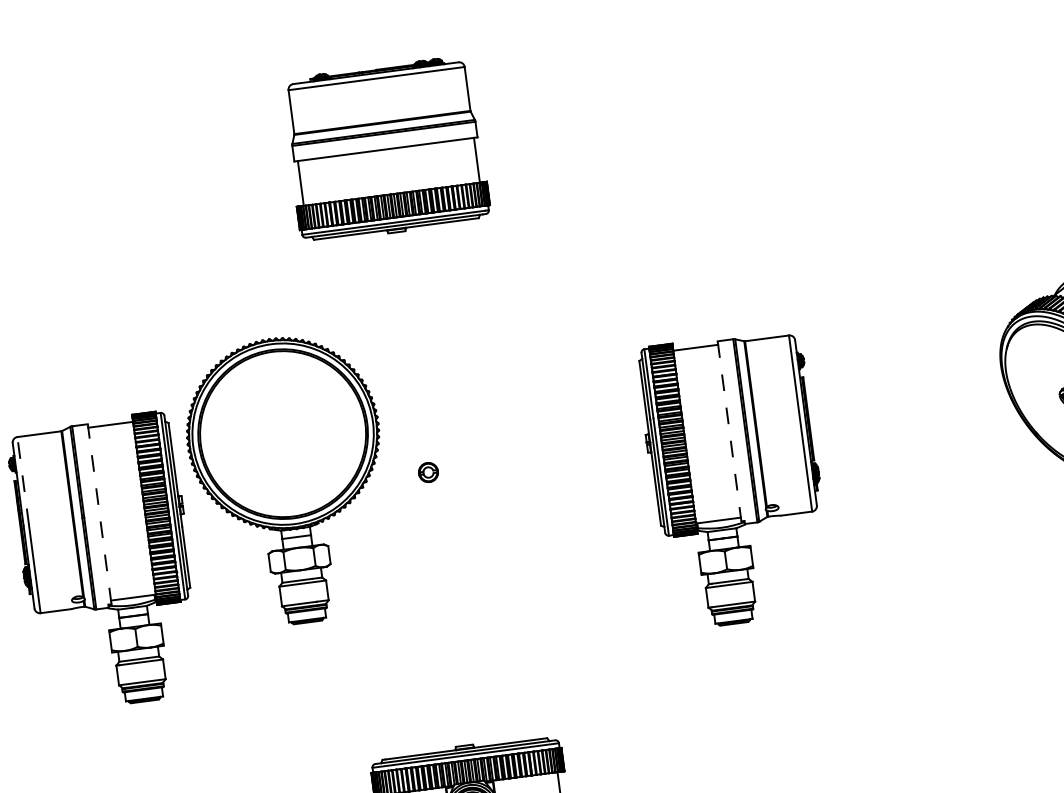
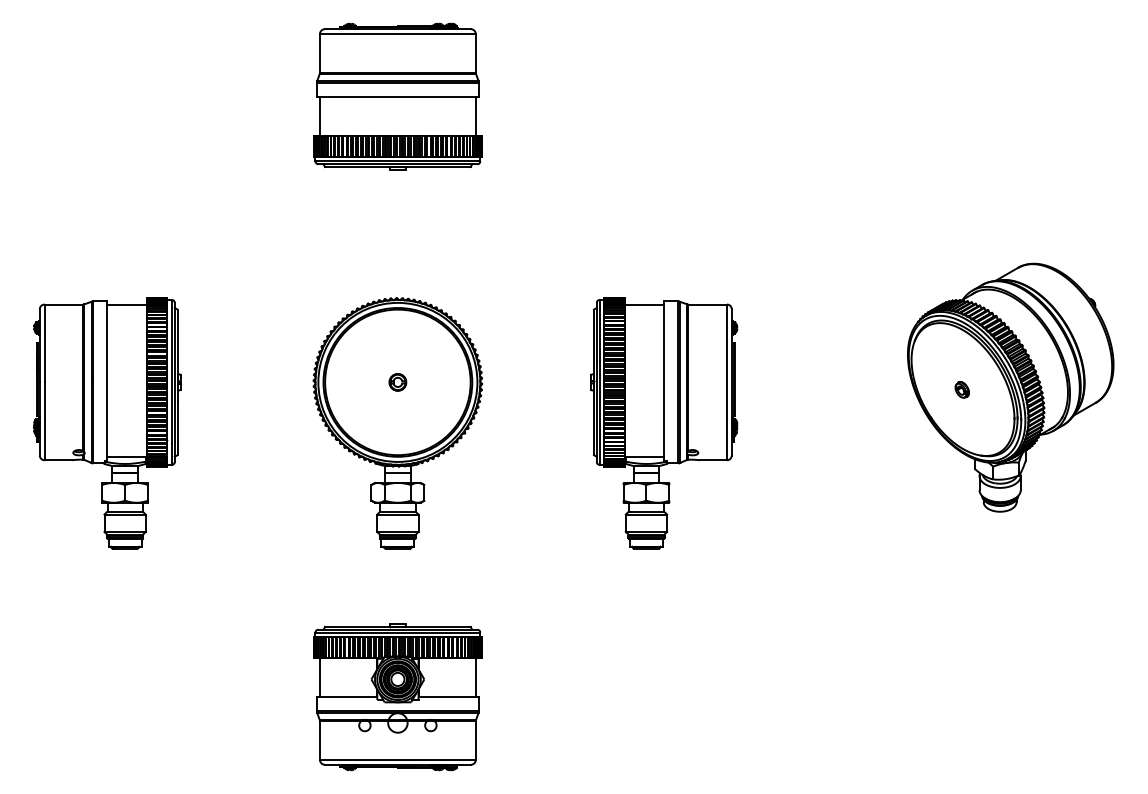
line: (729, 431) -> (664, 381), dashed -> solid
part: (288, 480) -> (397, 423), moved
line: (23, 481) -> (44, 343), dashed -> solid
line: (100, 514) -> (107, 381), dashed -> solid

